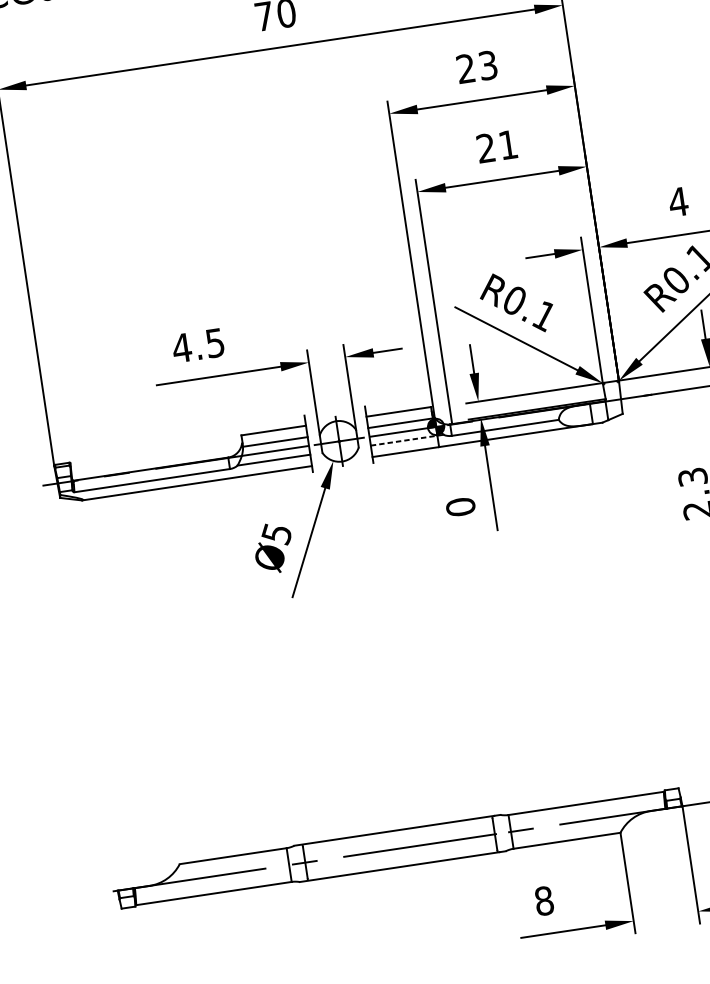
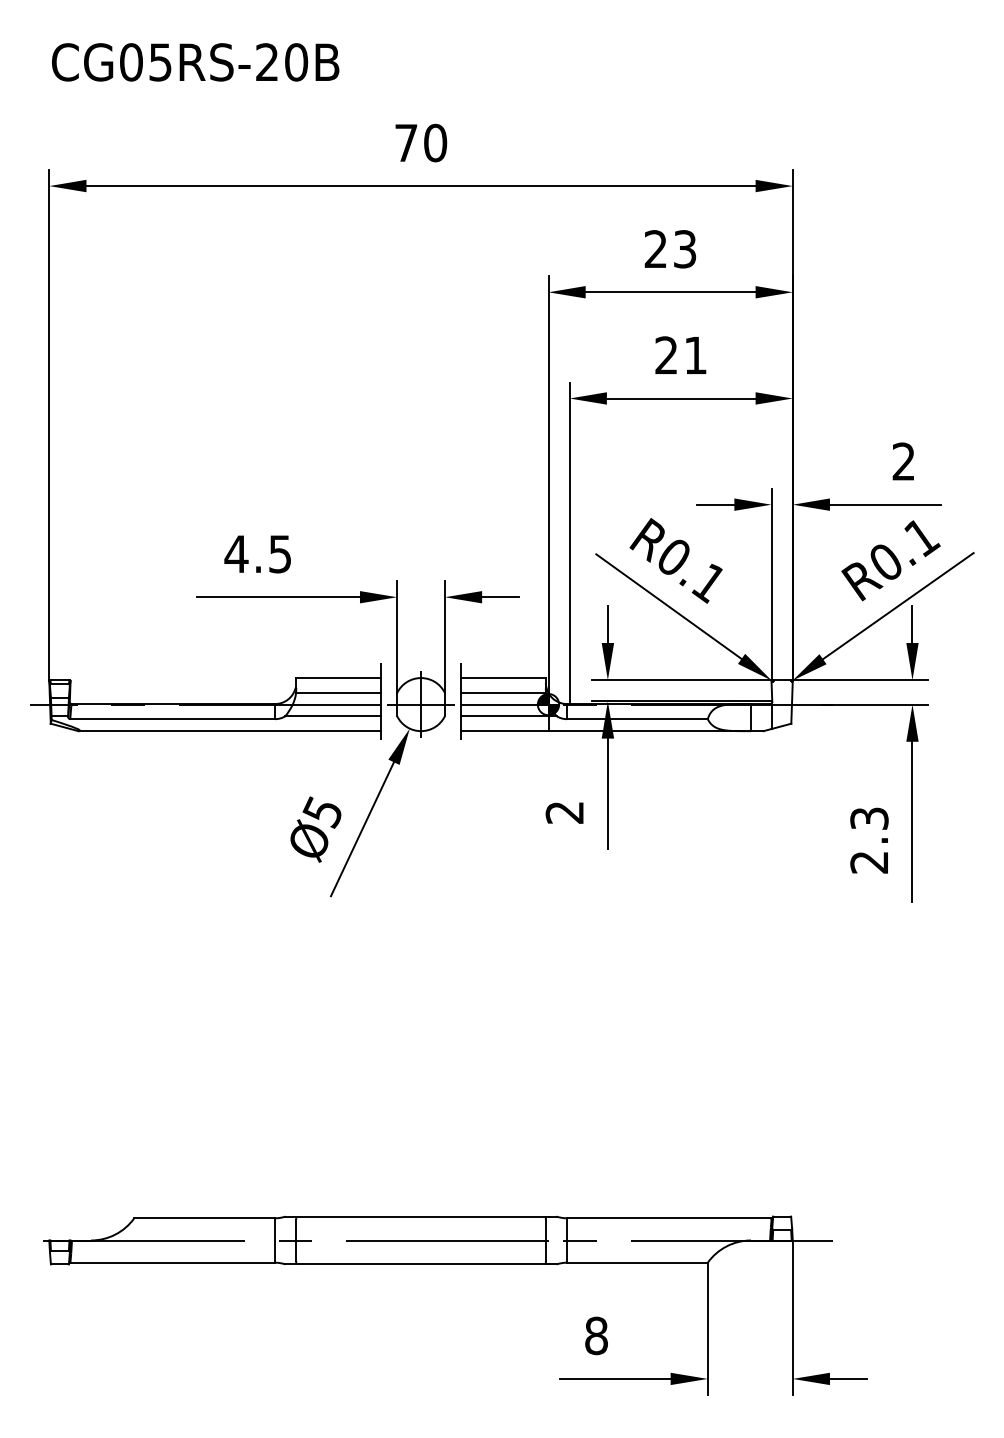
text: (678, 201) -> (903, 461), 4 -> 2
line: (404, 440) -> (504, 716), dashed -> solid
text: (460, 507) -> (564, 812), 0 -> 2

